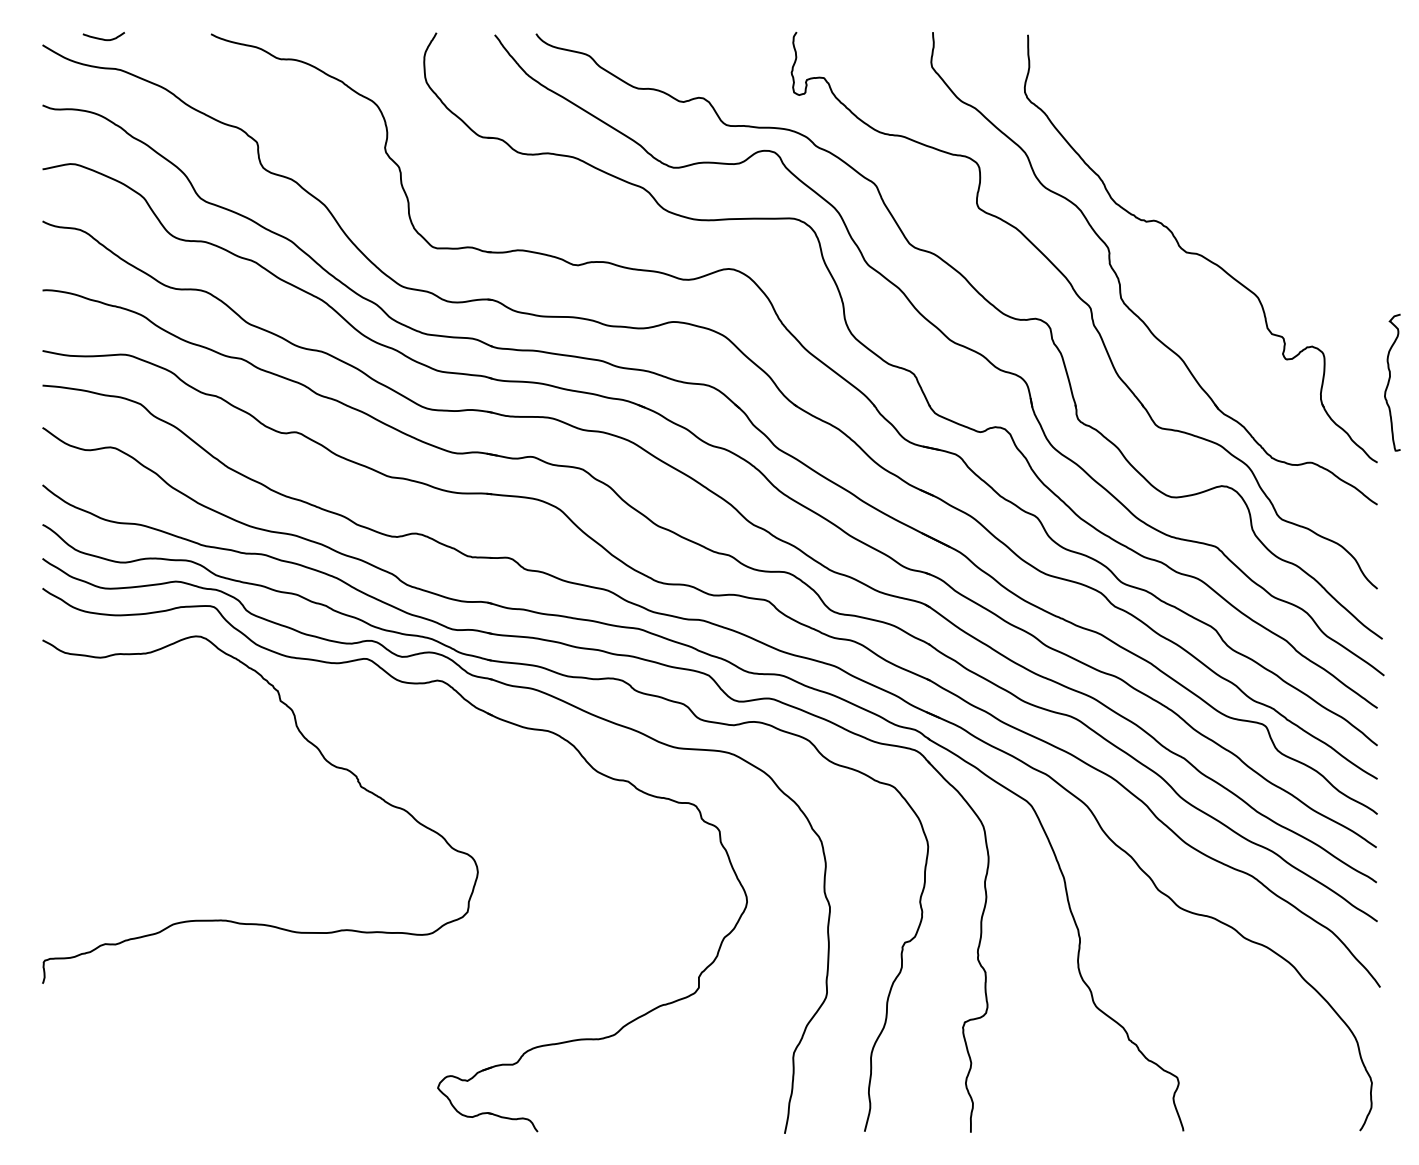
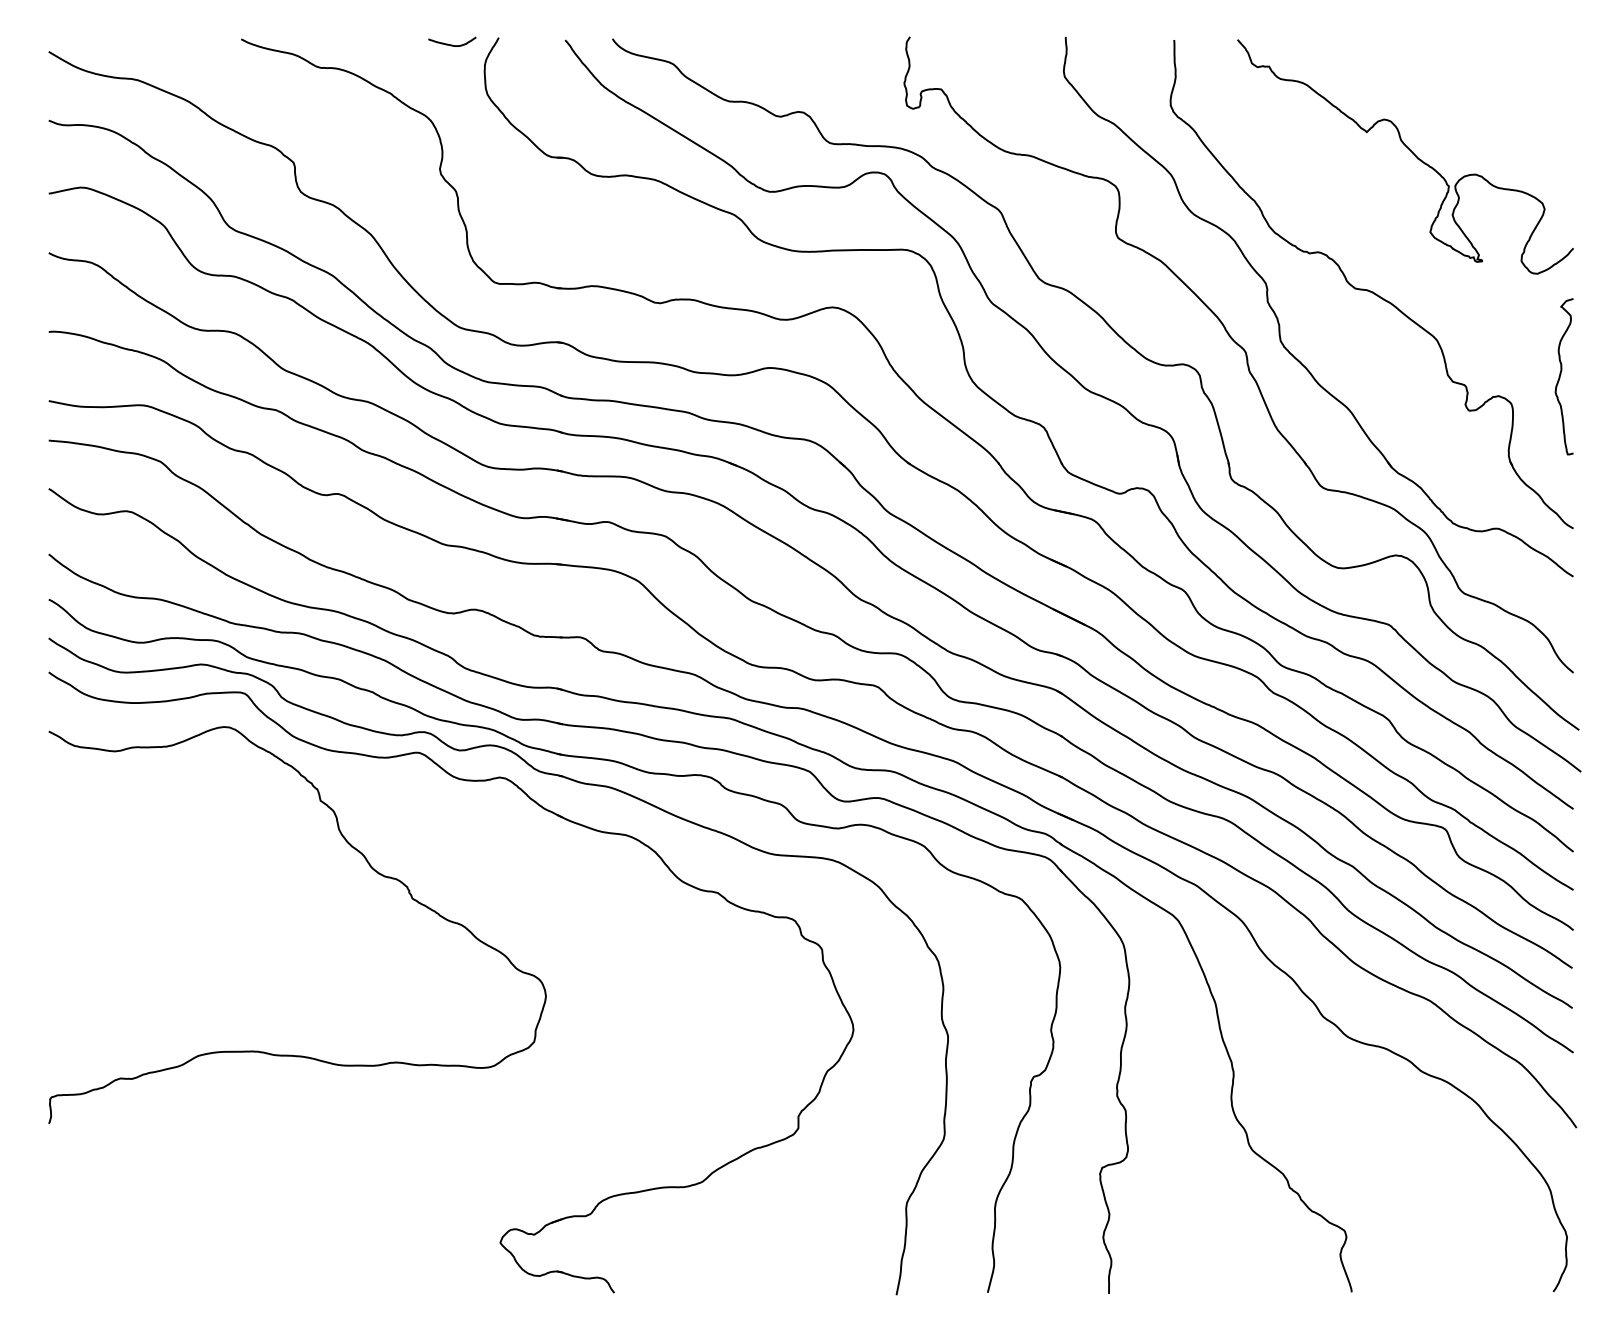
curve: (103, 38) -> (451, 44), moved
curve: (1234, 132) -> (1410, 151), added
curve: (1389, 382) -> (1560, 376), moved

